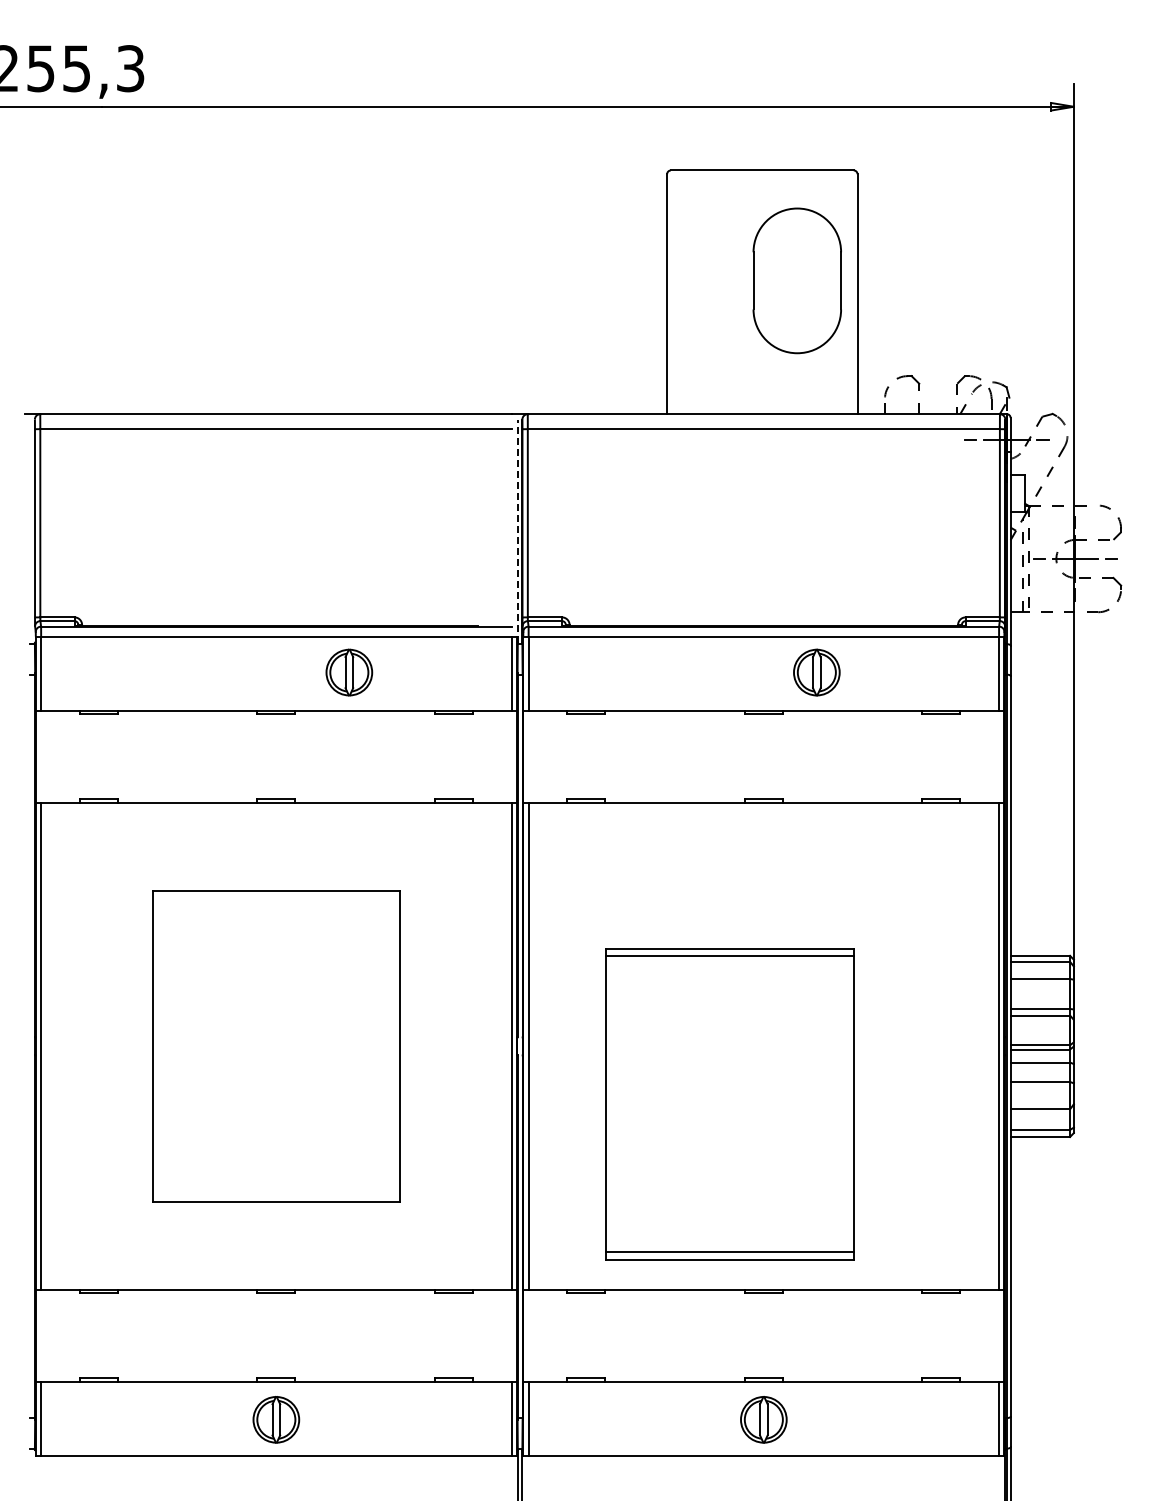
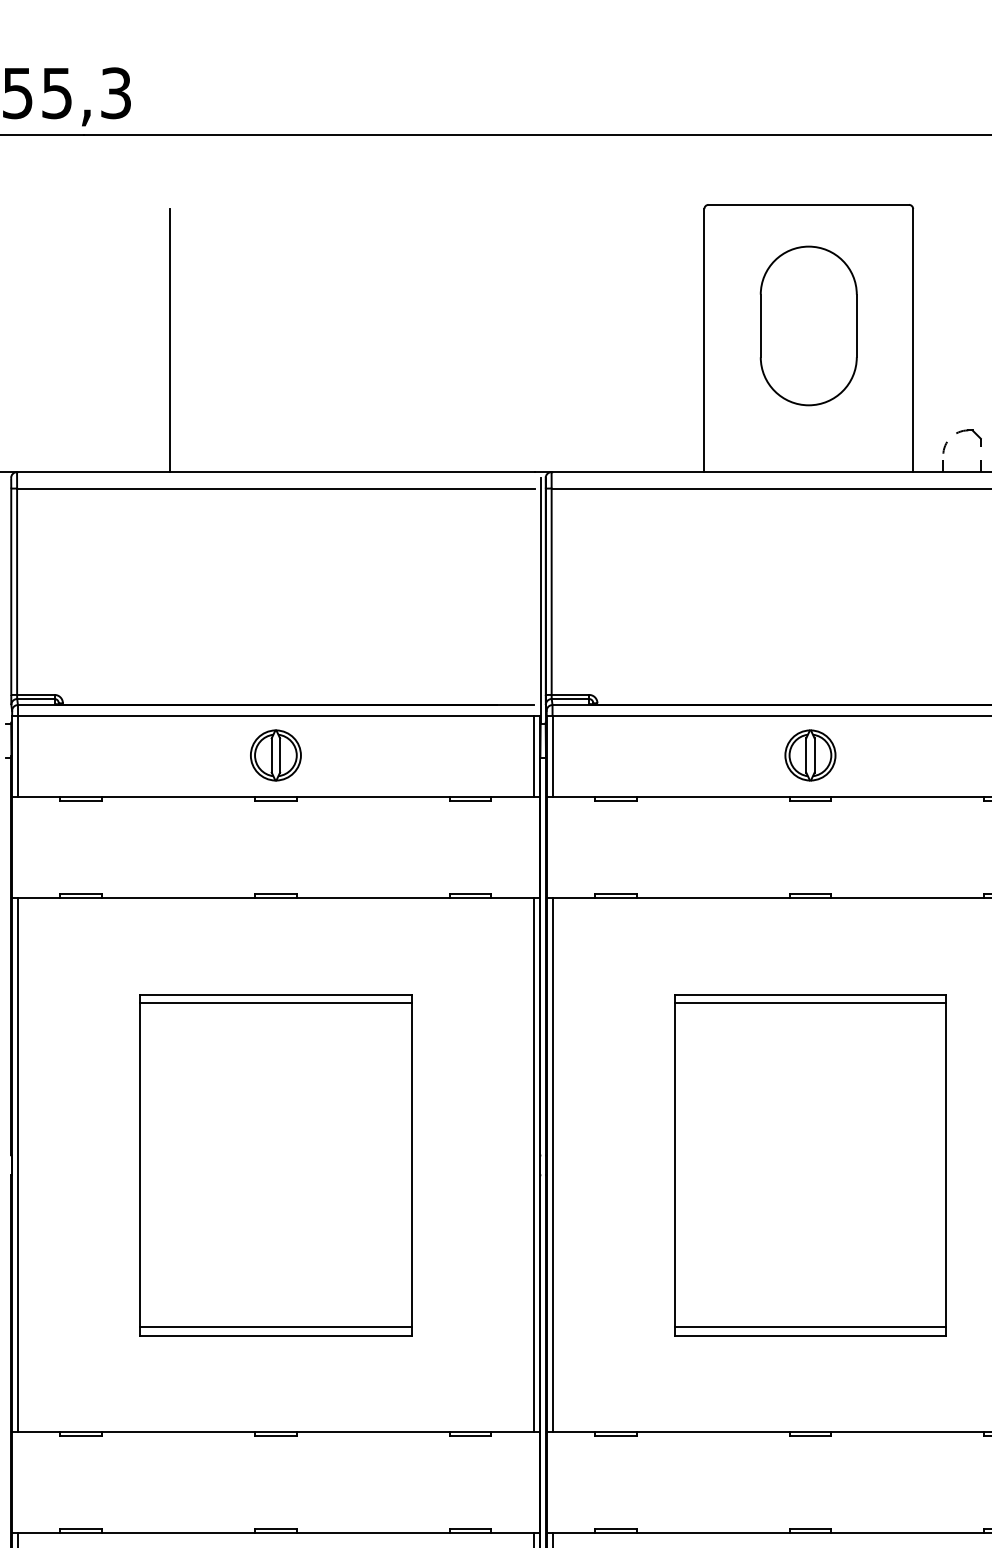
part: (796, 280) -> (807, 325), moved
line: (179, 294) -> (169, 340), added
line: (517, 531) -> (540, 600), dashed -> solid
part: (349, 672) -> (276, 755), moved
part: (816, 672) -> (810, 755), moved
line: (276, 898) -> (276, 1003), added
part: (729, 1104) -> (810, 1165), moved
line: (276, 1193) -> (276, 1326), added

